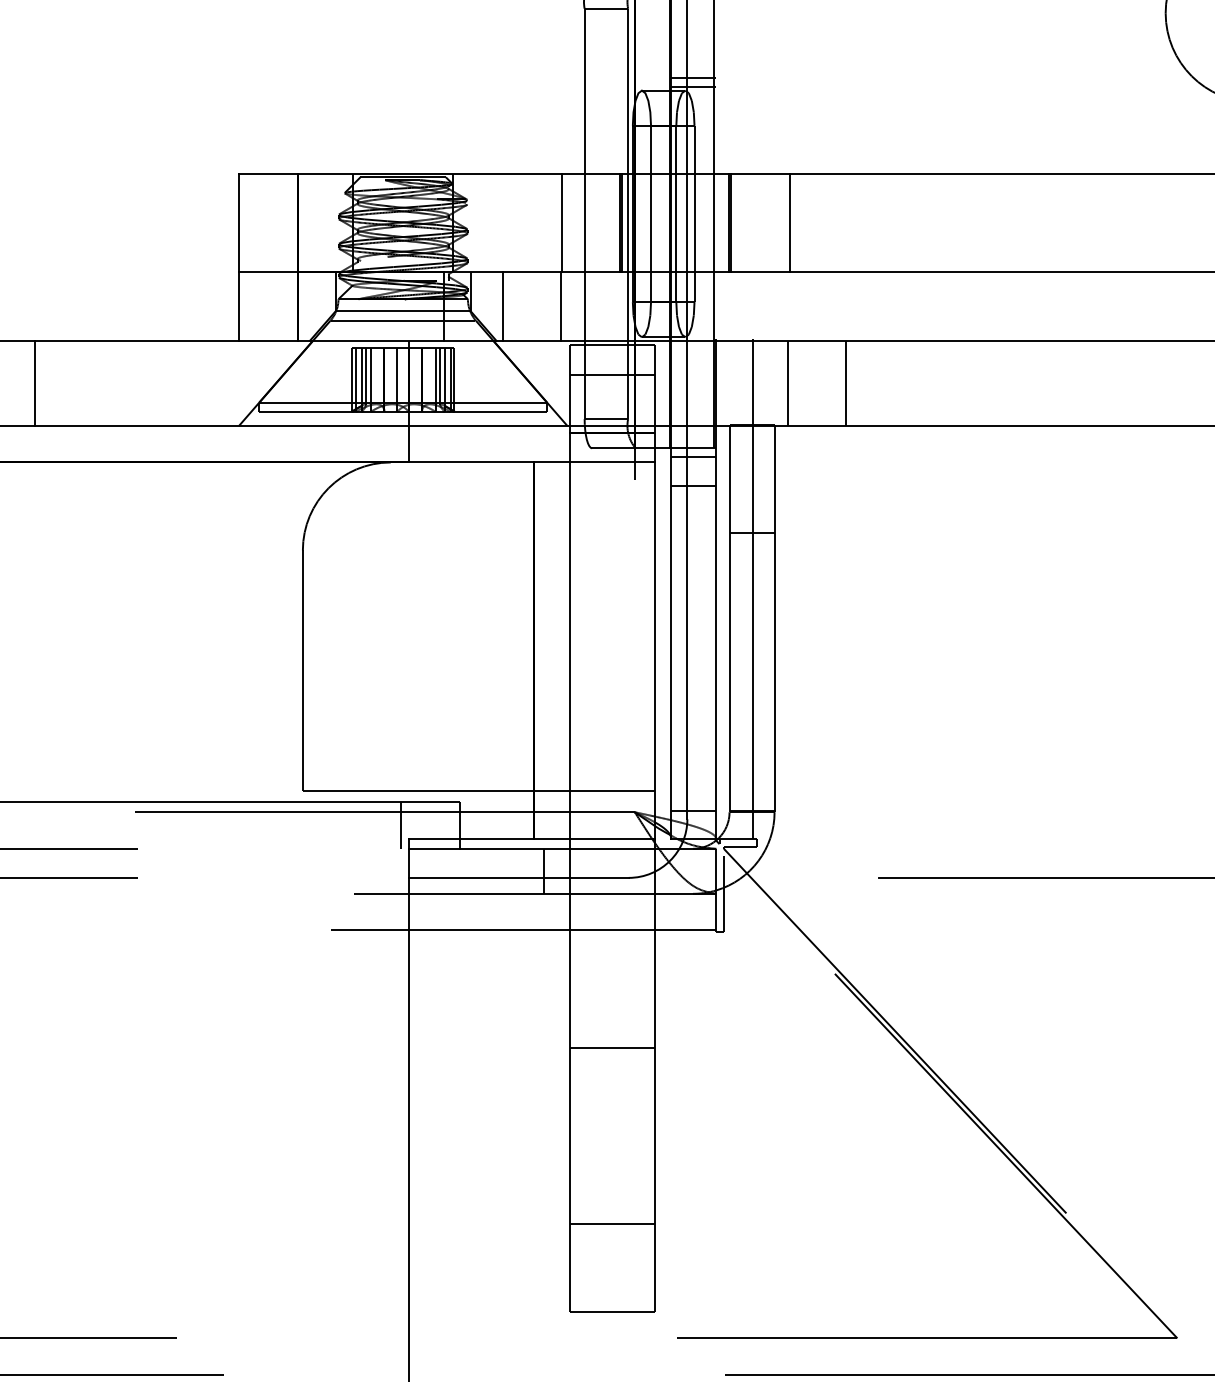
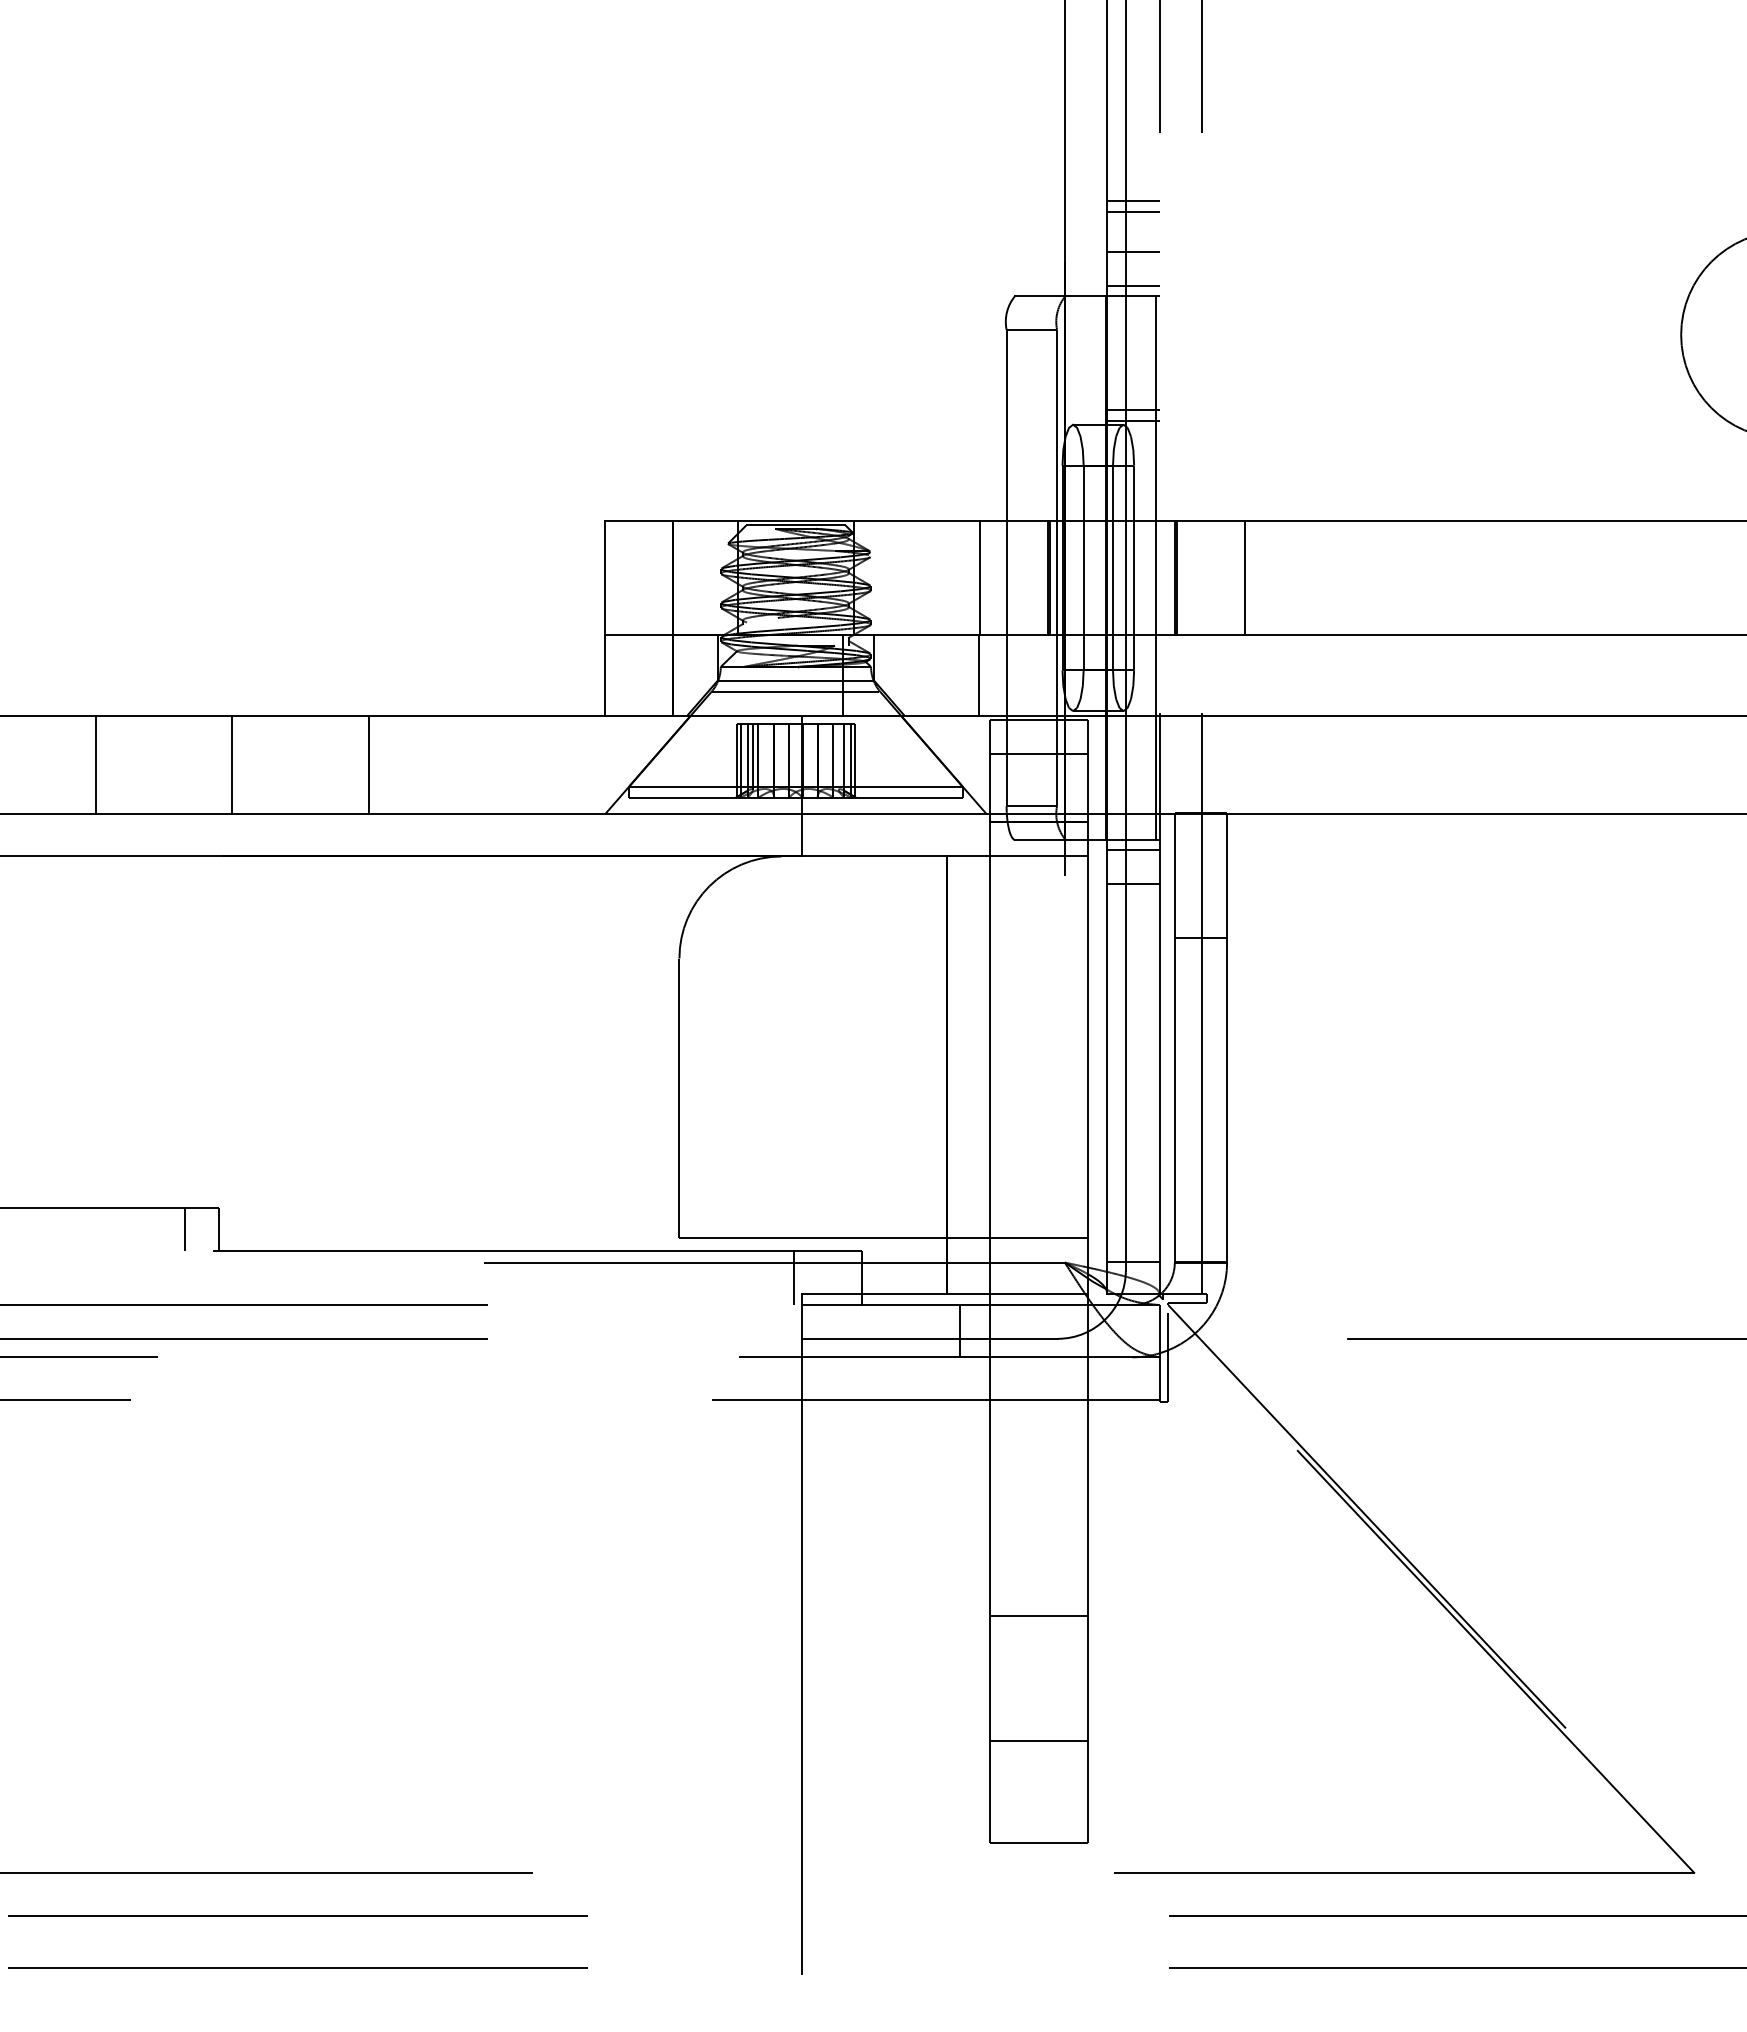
line: (502, 306) -> (911, 675), removed
line: (439, 376) -> (838, 756), removed
line: (787, 384) -> (1242, 765), removed
line: (846, 384) -> (1310, 765), removed
line: (612, 1048) -> (1038, 1615), moved

